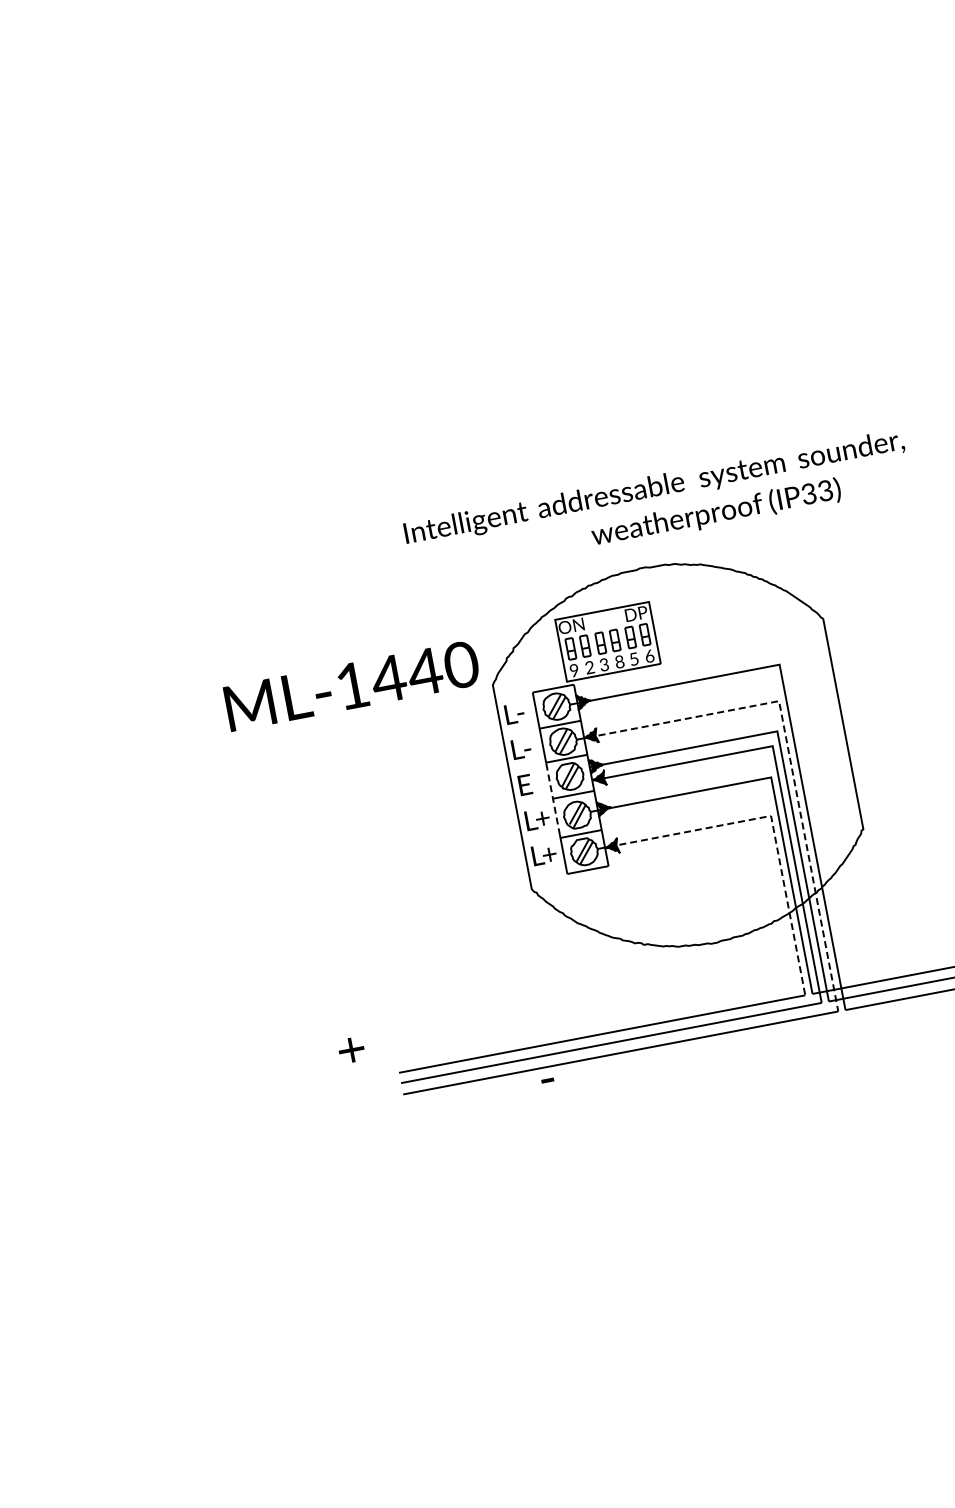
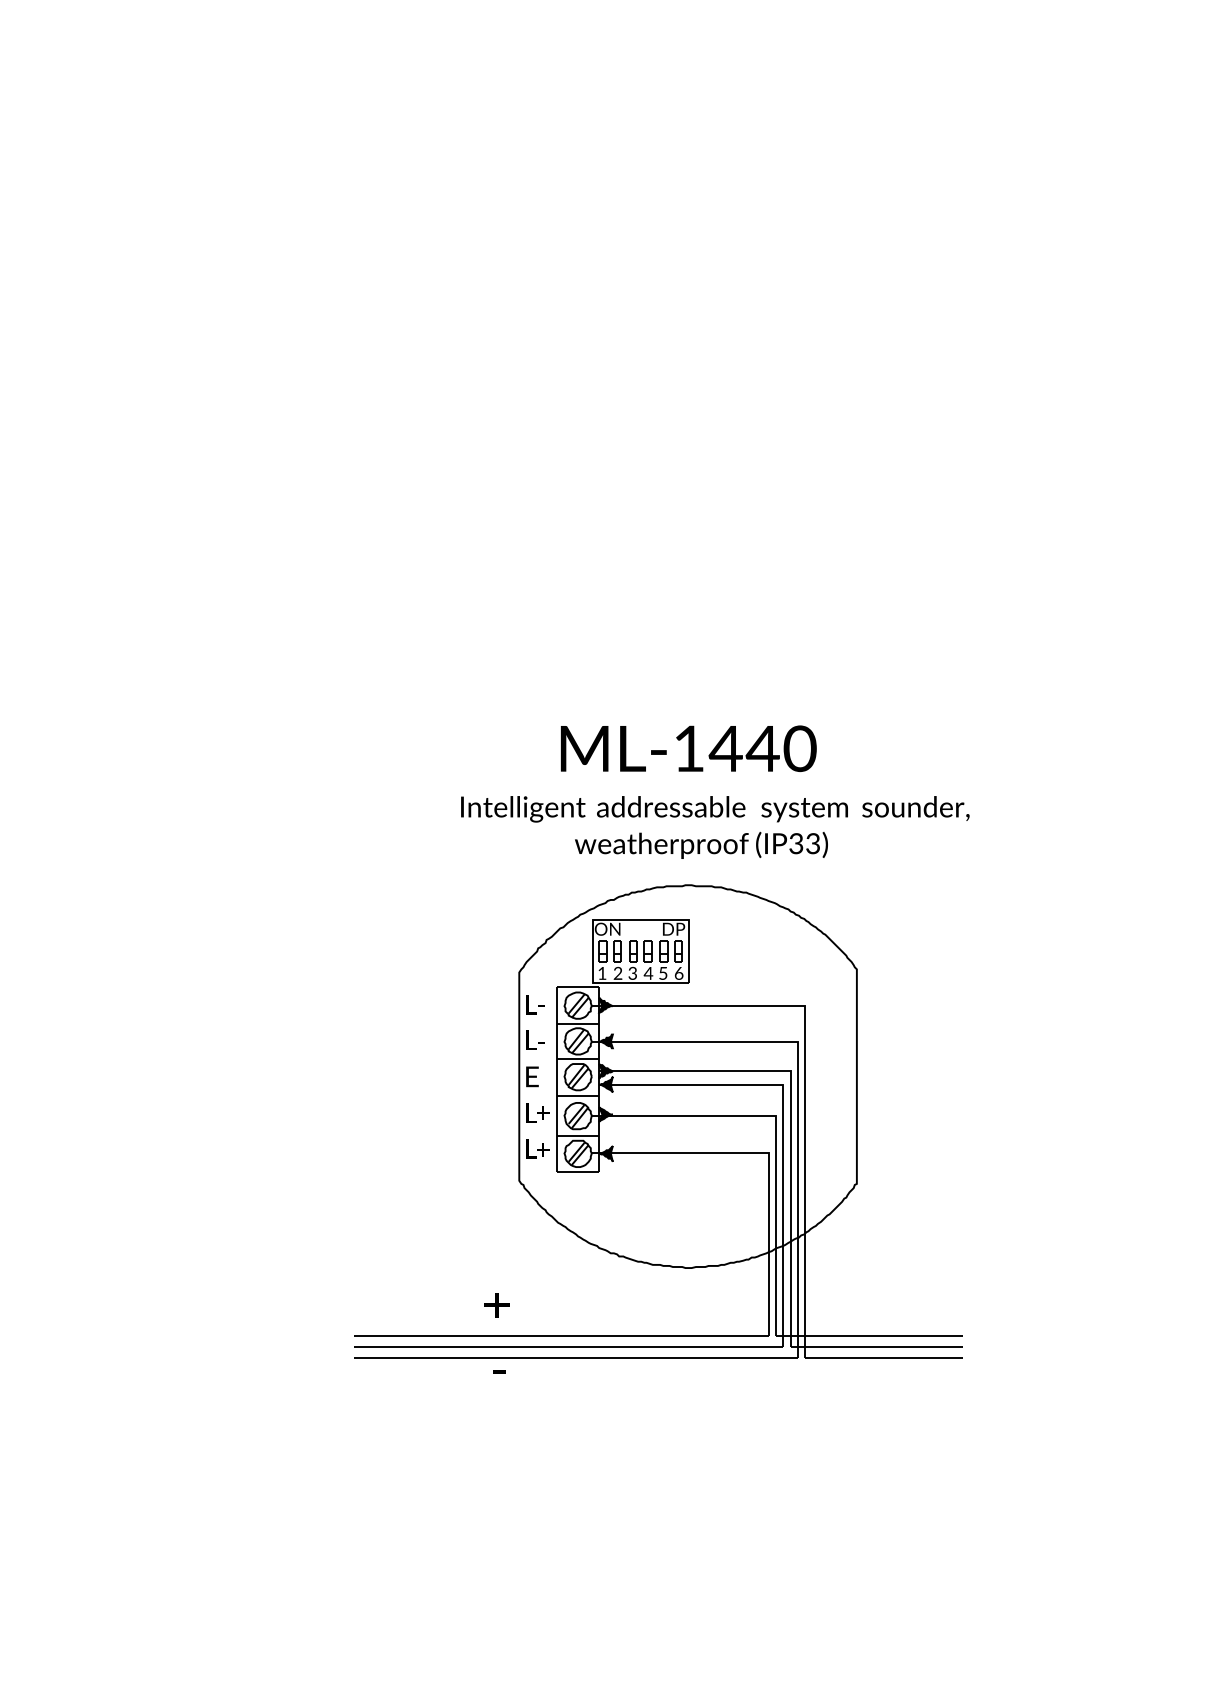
text: (716, 512) -> (701, 844), moved
text: (619, 661) -> (648, 972), 8 -> 4
text: (574, 669) -> (602, 972), 9 -> 1
text: (351, 685) -> (688, 748), moved
line: (788, 754) -> (797, 1096), dashed -> solid
line: (553, 799) -> (557, 1096), dashed -> solid
line: (771, 818) -> (768, 1156), dashed -> solid
text: (351, 1050) -> (496, 1305), moved

